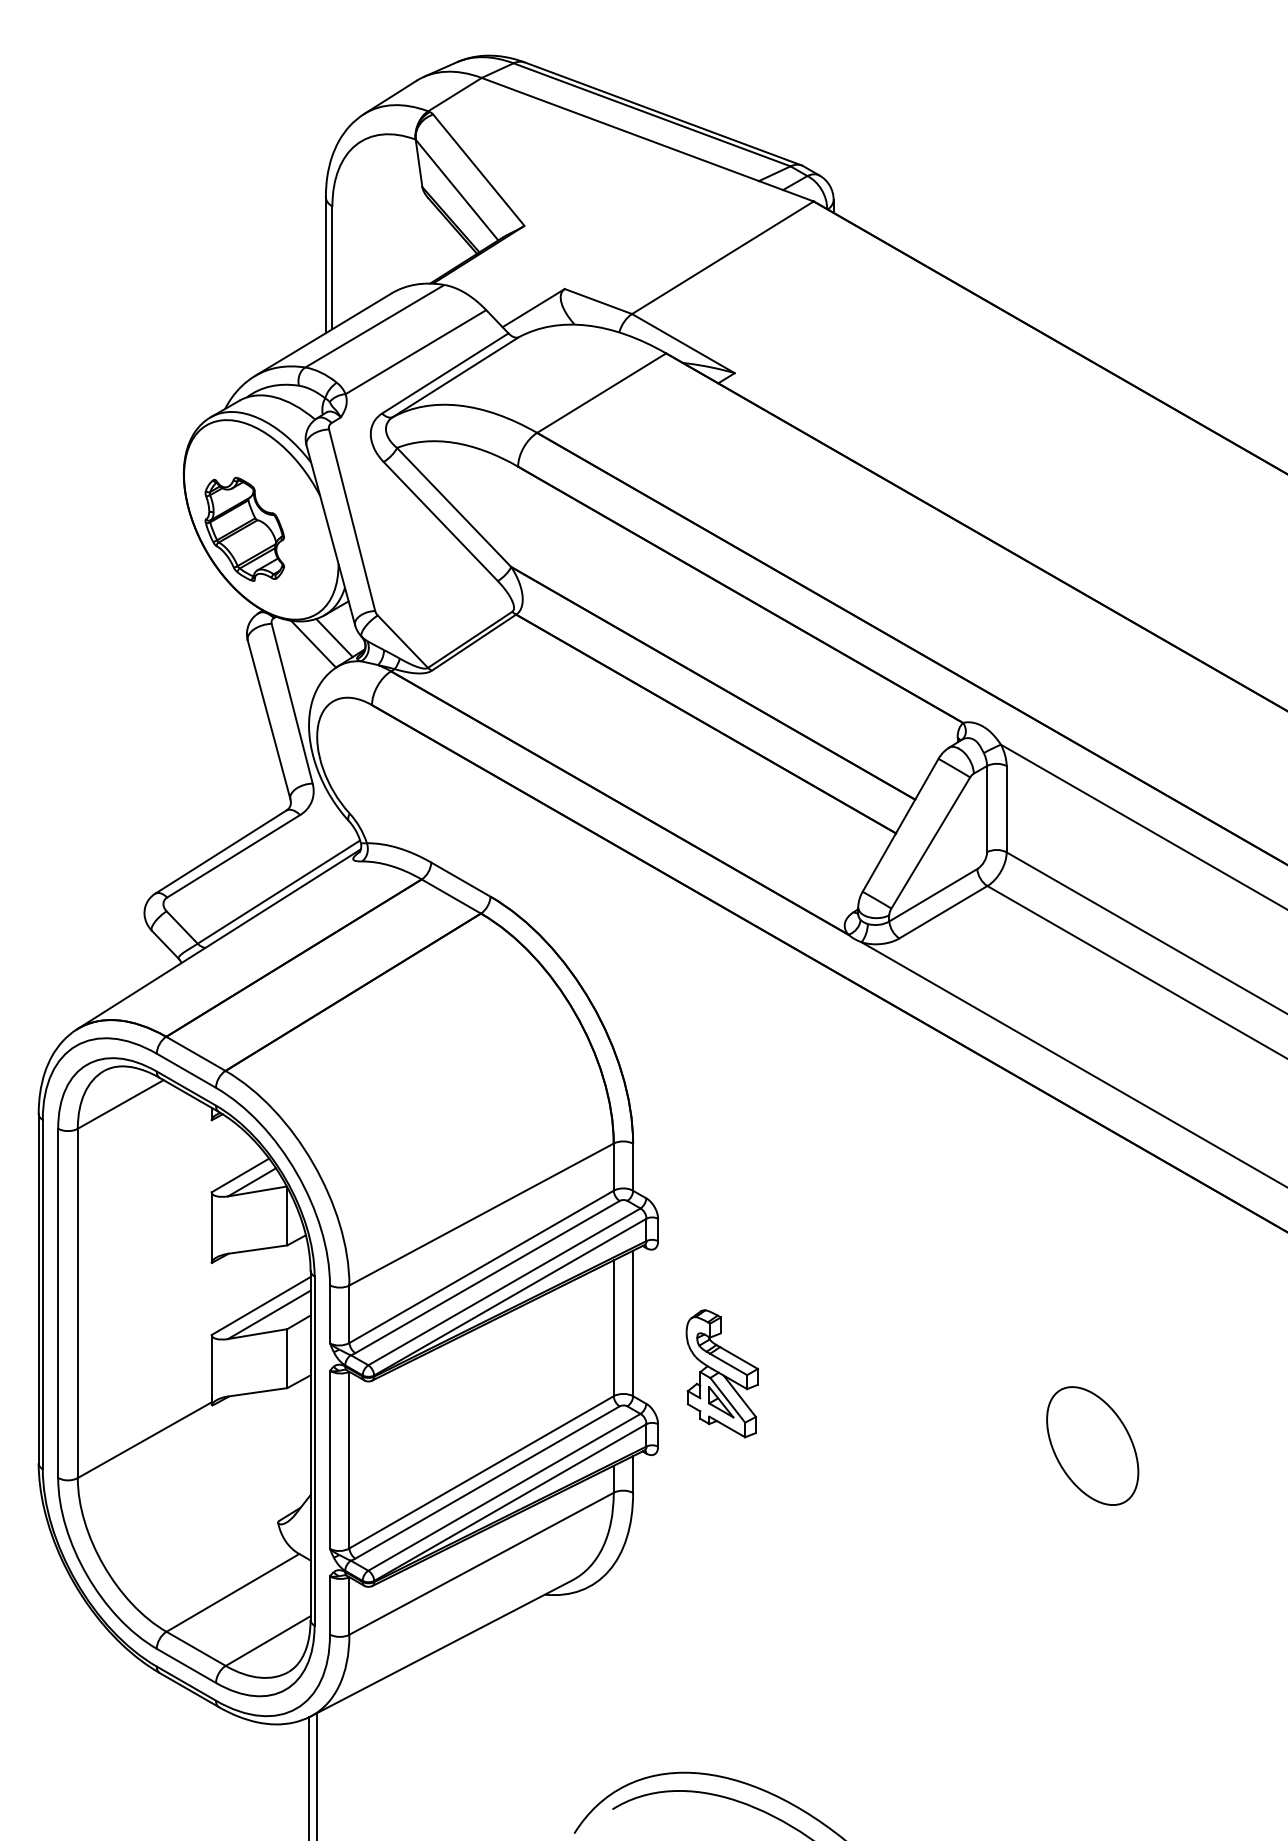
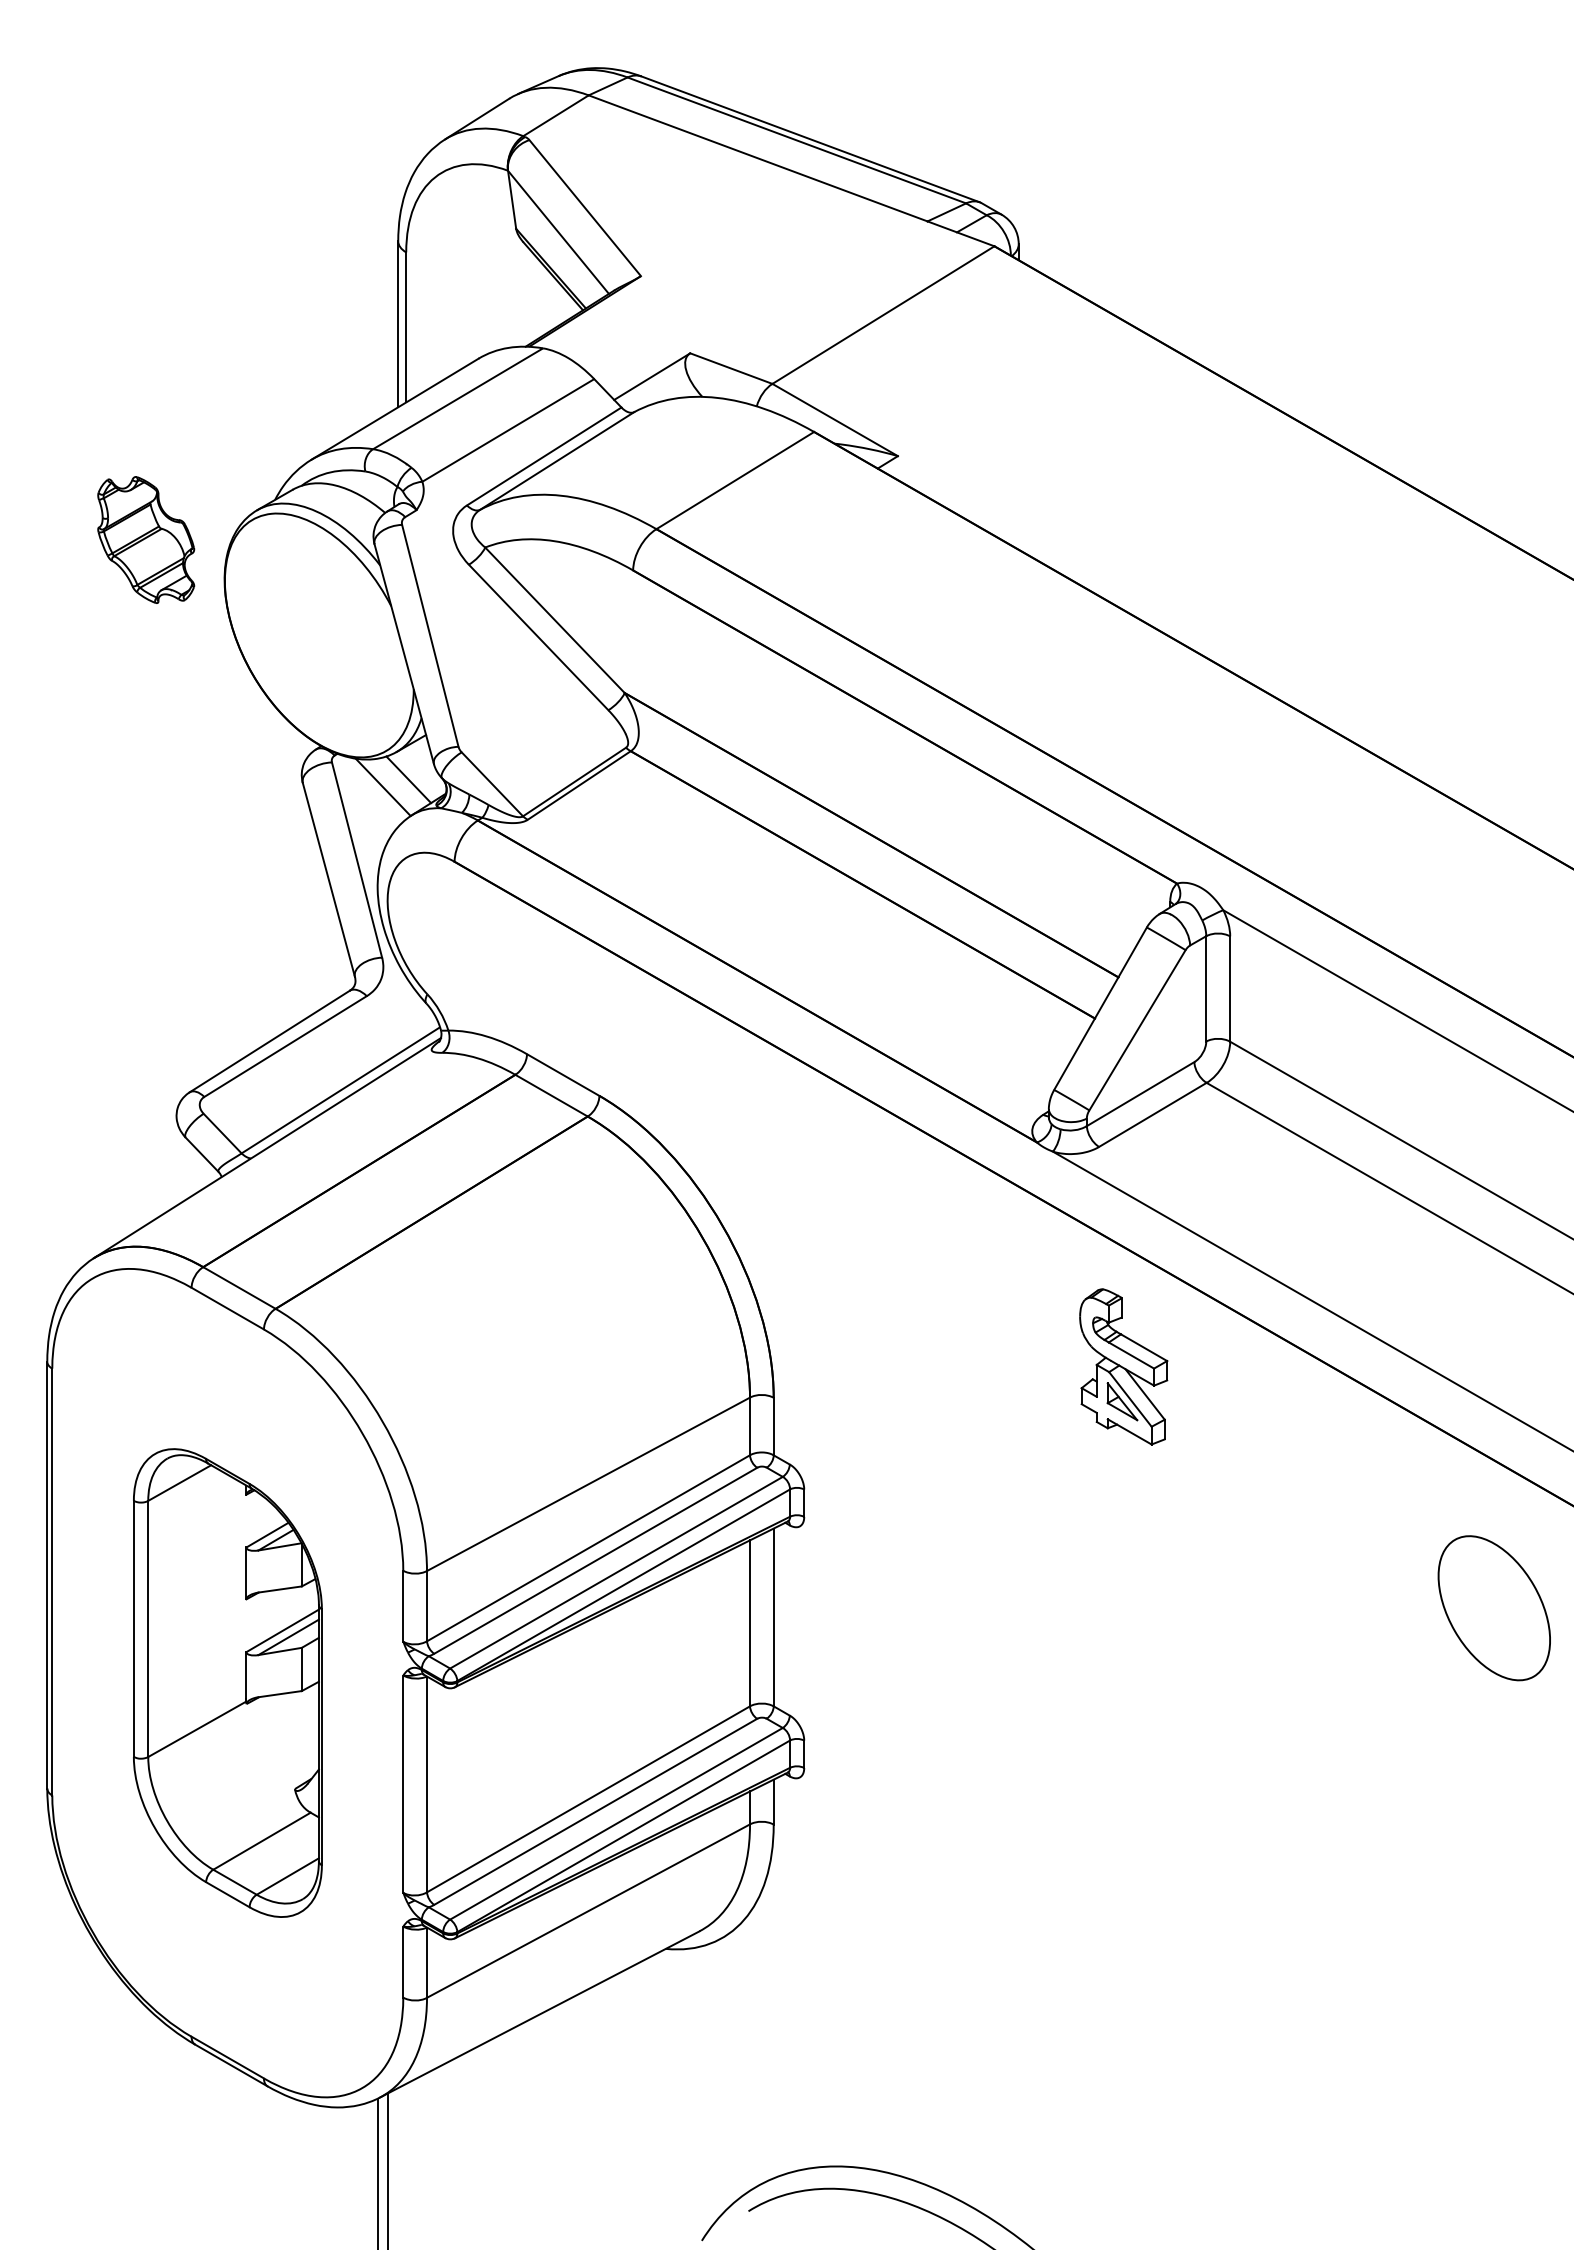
part: (245, 528) -> (146, 539), moved
part: (722, 1373) -> (1123, 1366), moved
part: (186, 1376) -> (227, 1682), size x0.6
part: (1092, 1446) -> (1493, 1608), moved

